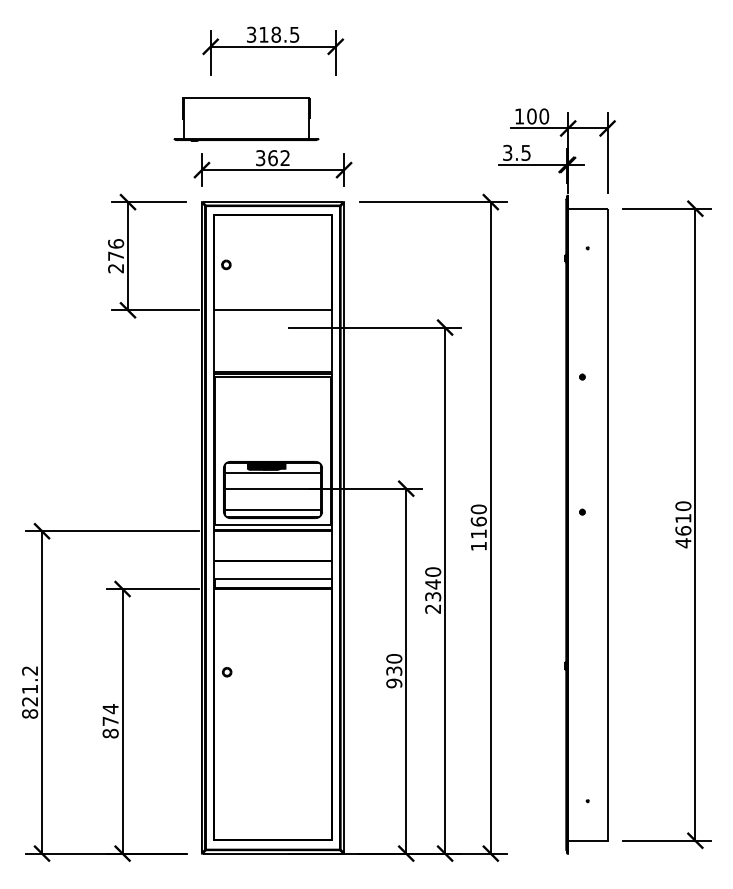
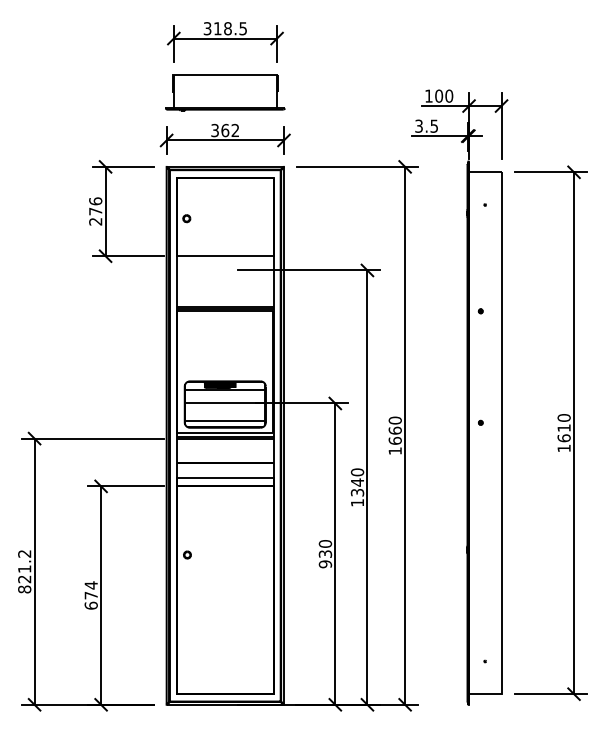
part: (246, 119) -> (225, 92), moved
text: (477, 533) -> (394, 440), 1160 -> 1660
text: (682, 543) -> (563, 448), 4610 -> 1610
text: (431, 608) -> (356, 502), 2340 -> 1340
text: (109, 733) -> (90, 605), 874 -> 674

